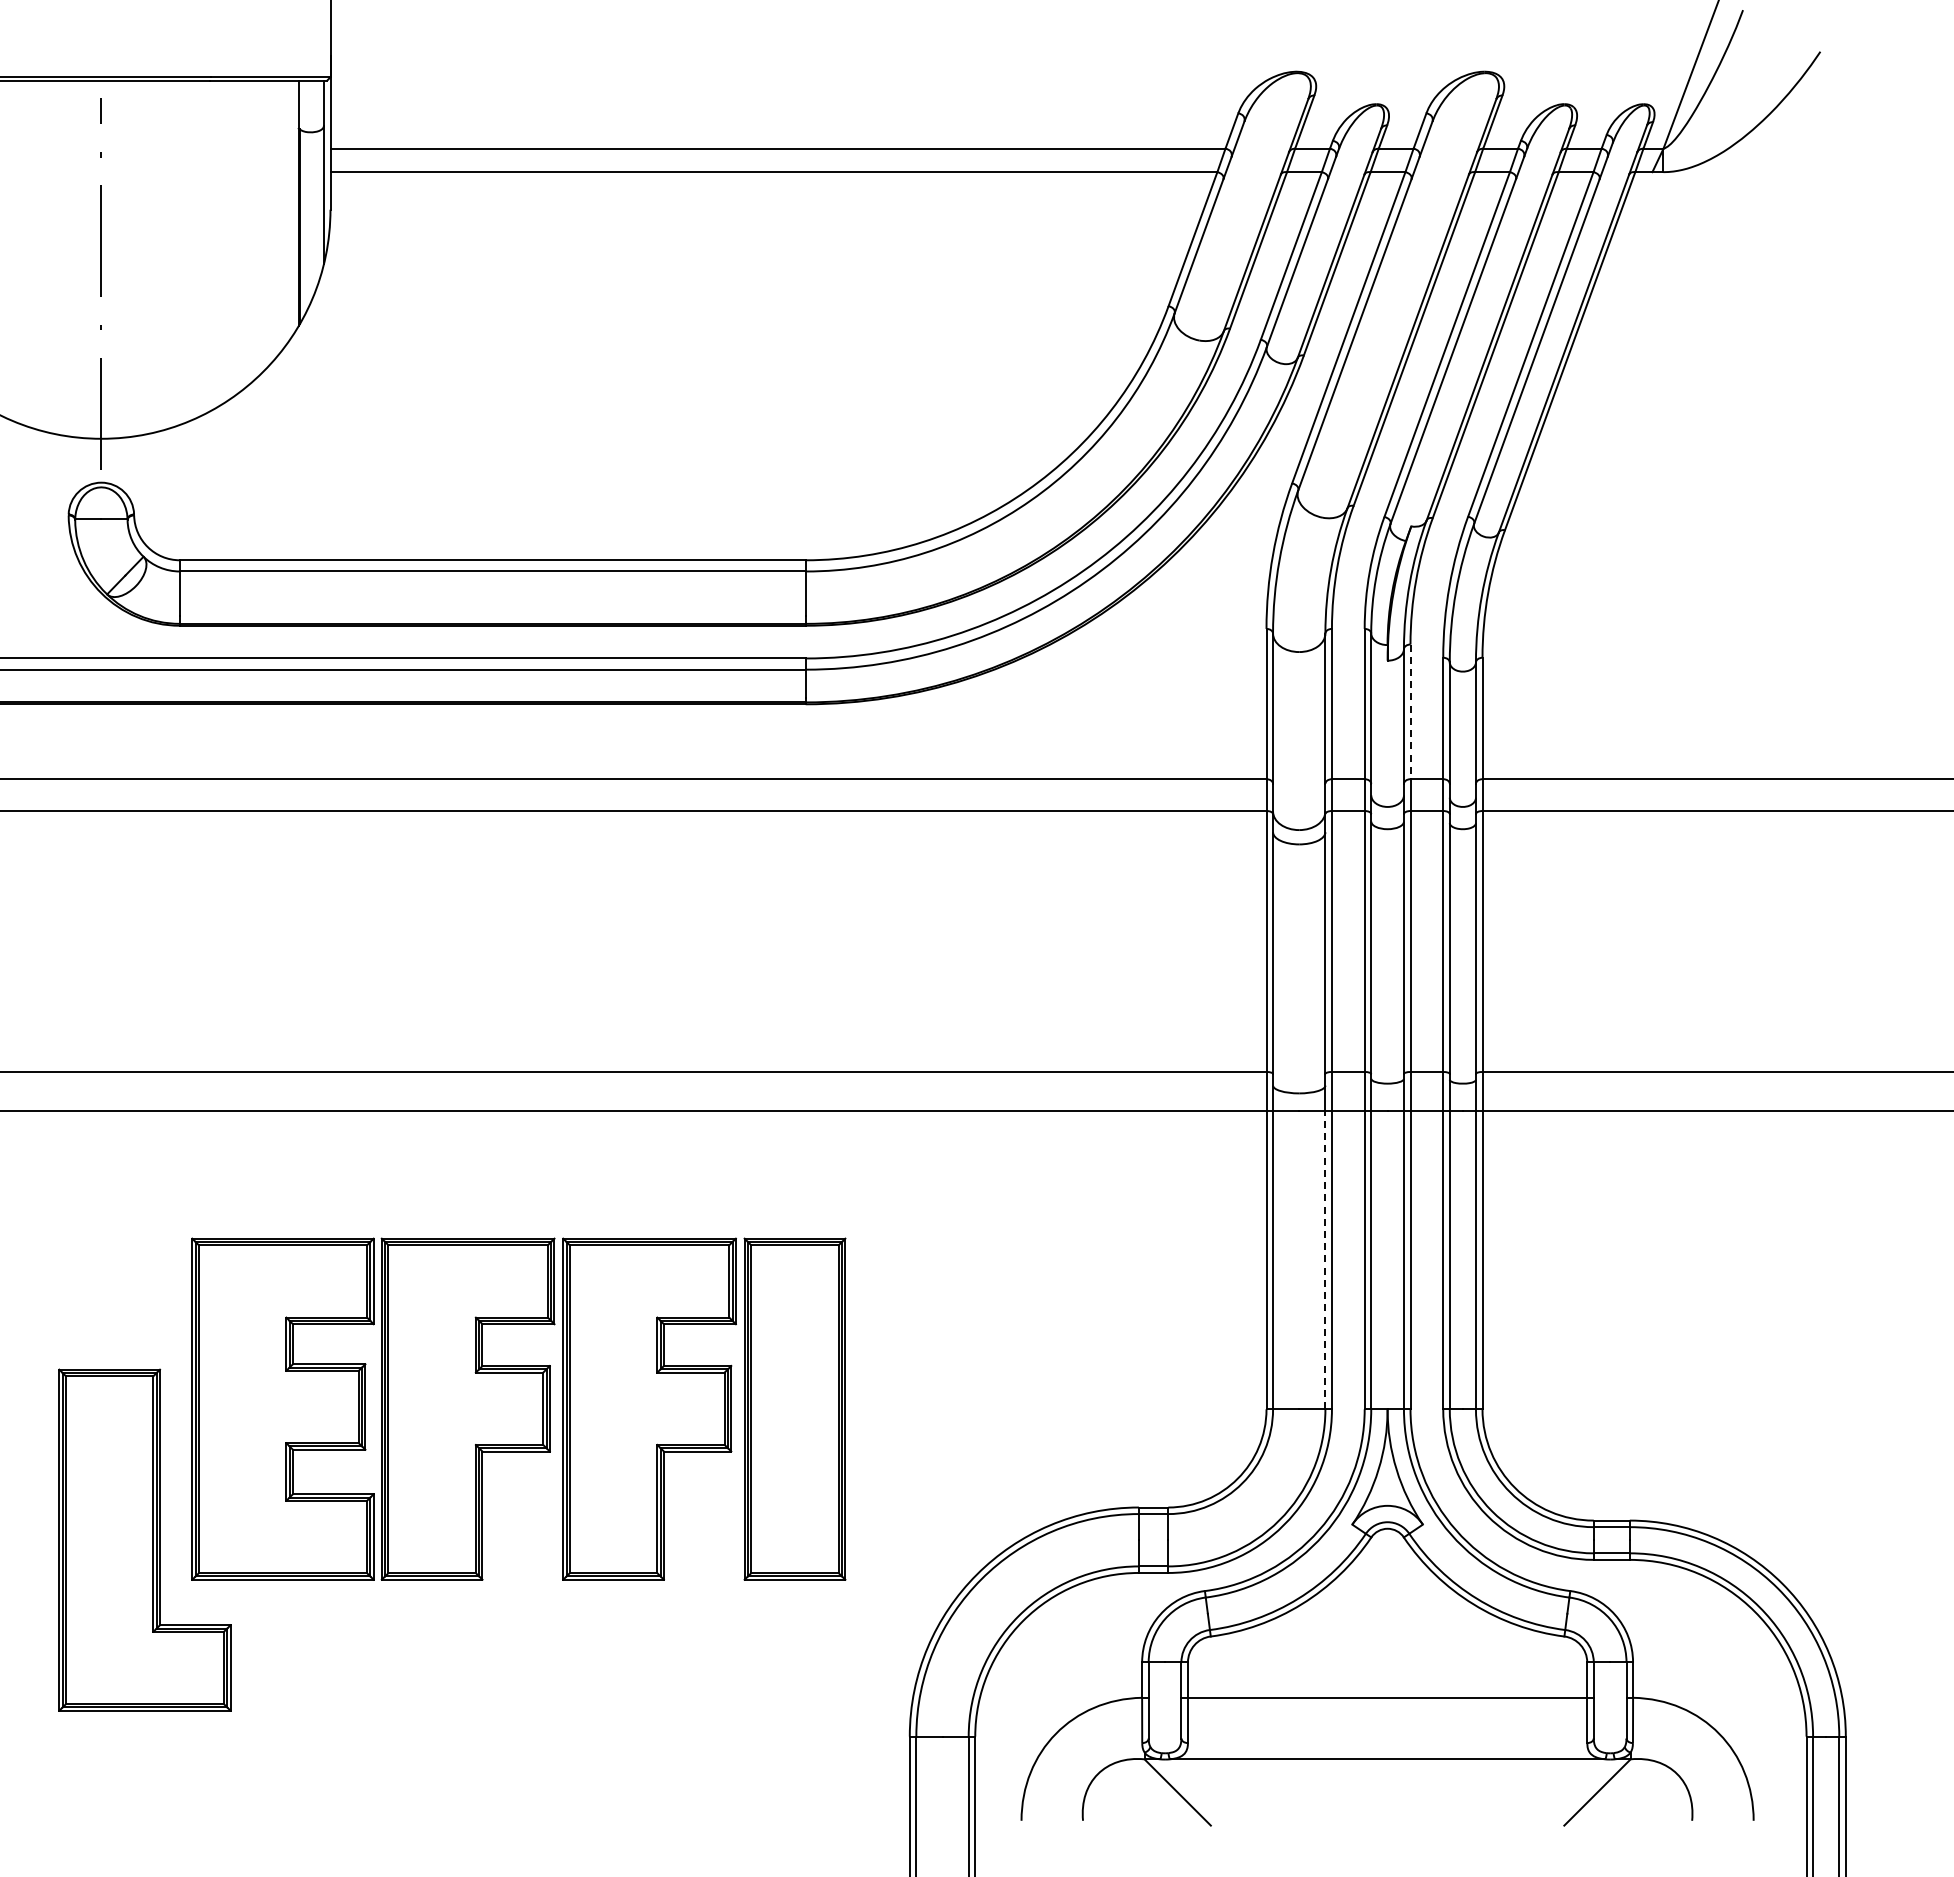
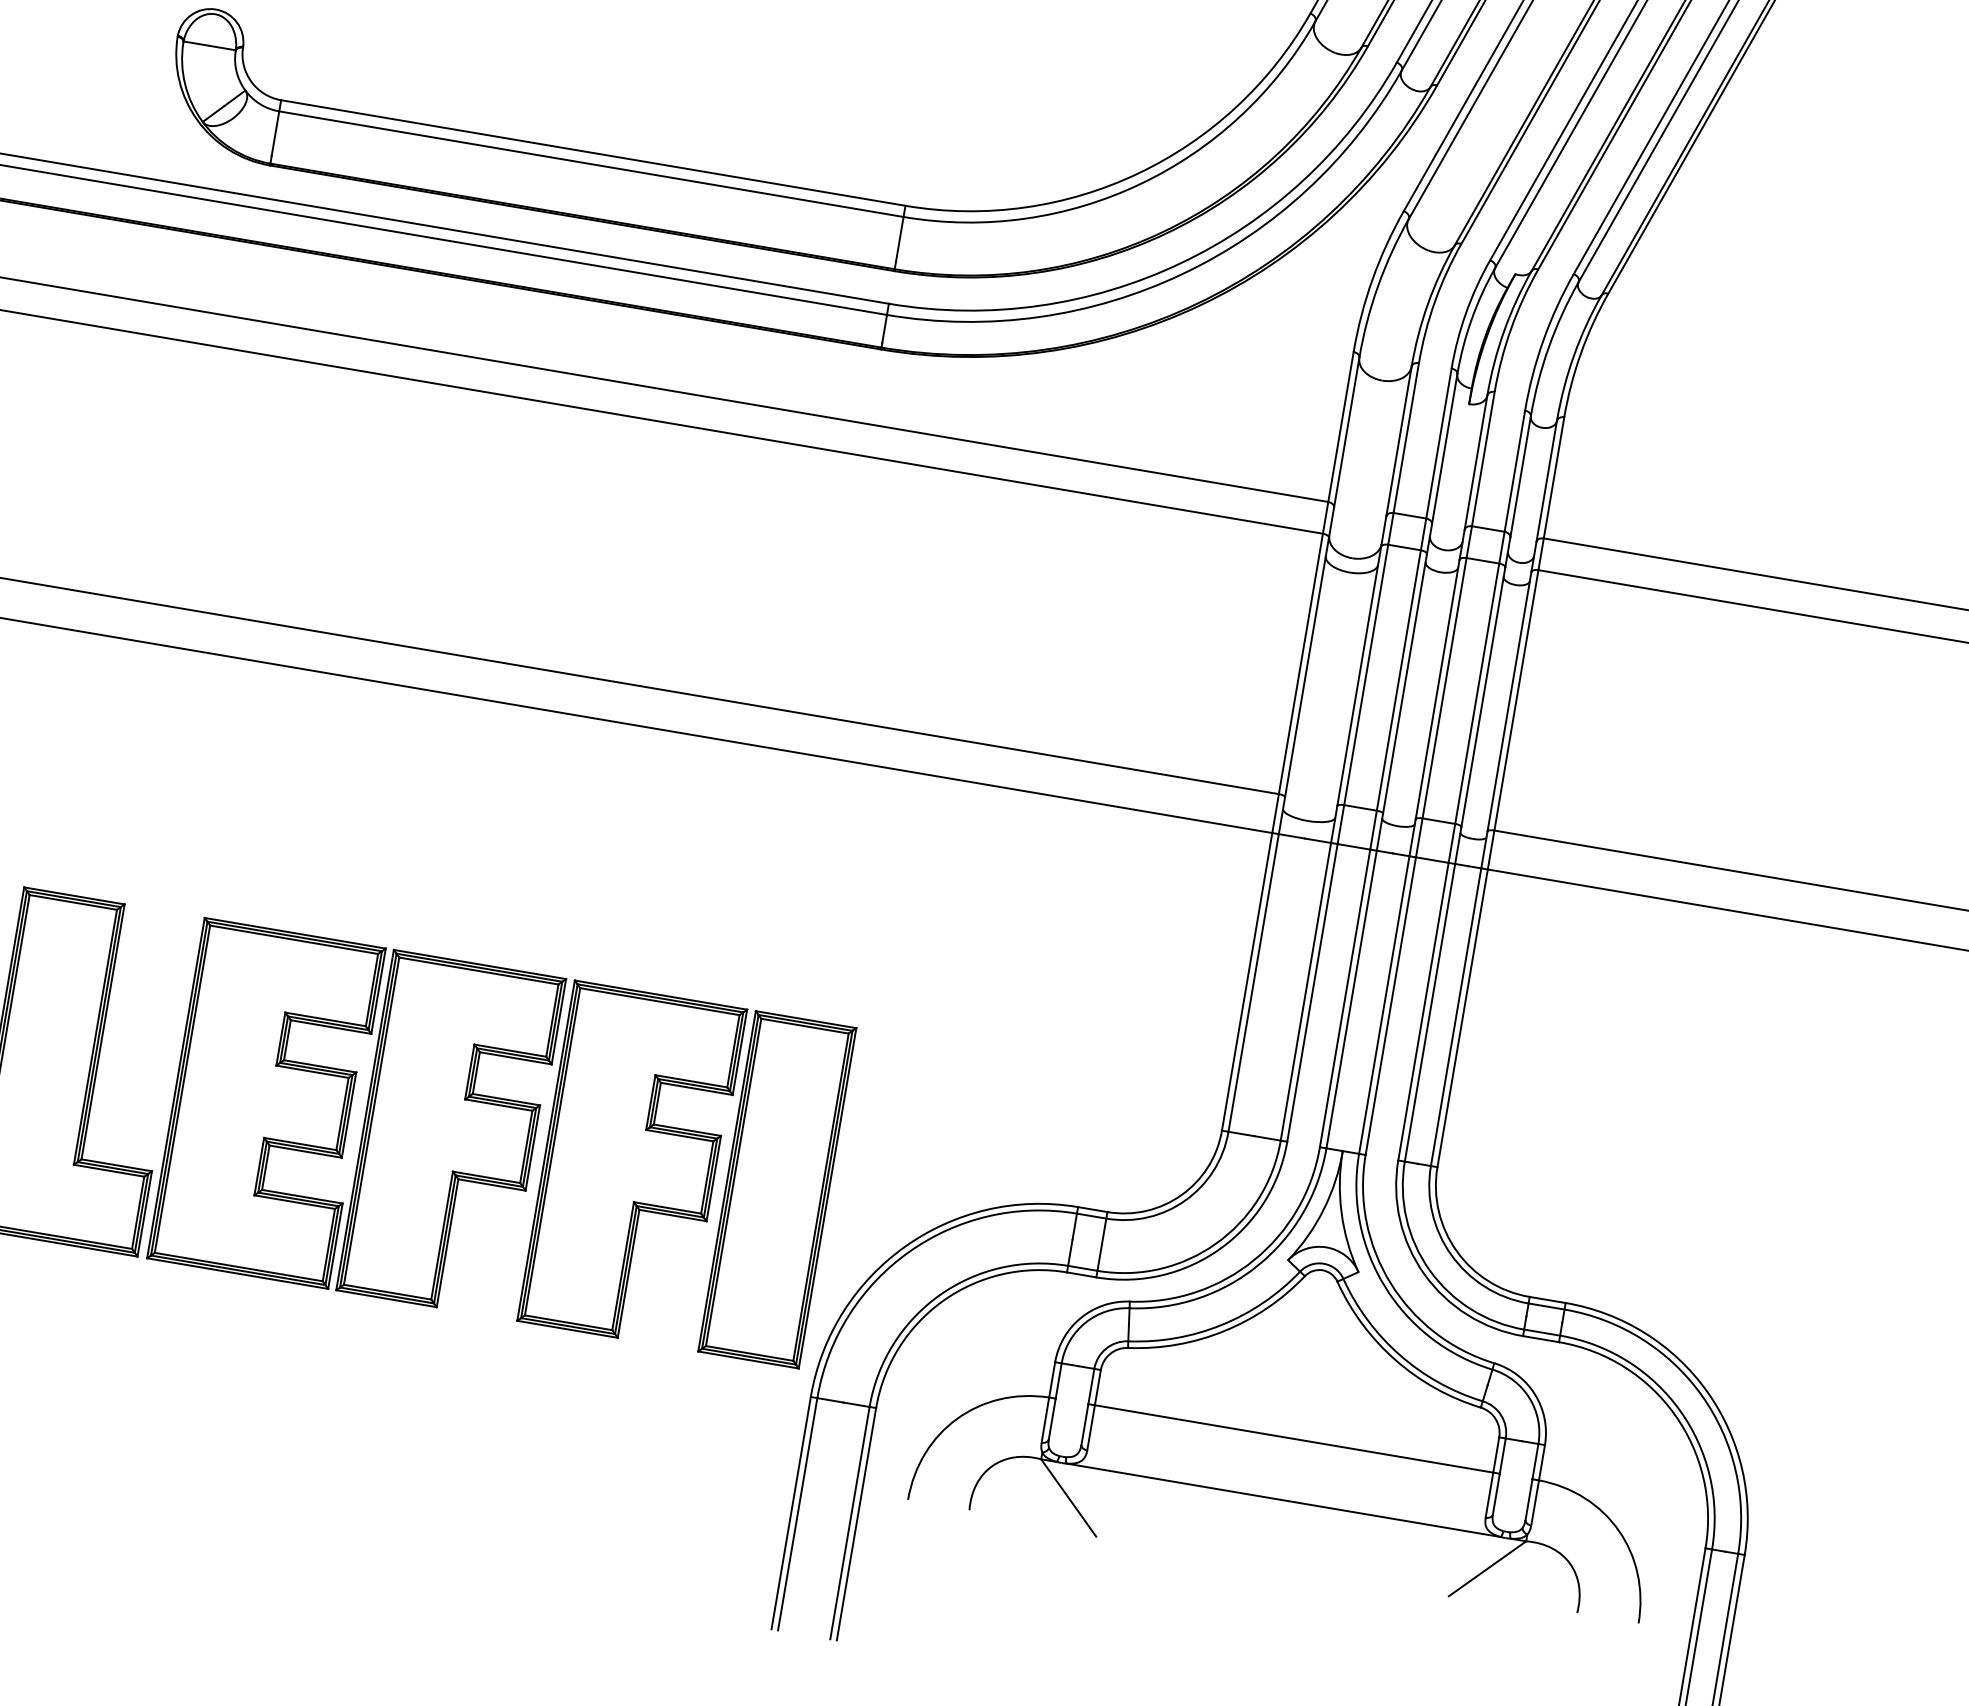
line: (1410, 712) -> (1483, 459), dashed -> solid
line: (1325, 1259) -> (1306, 991), dashed -> solid
part: (518, 1408) -> (501, 1142), moved

